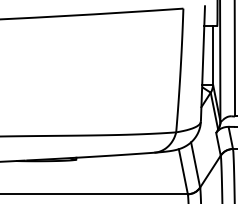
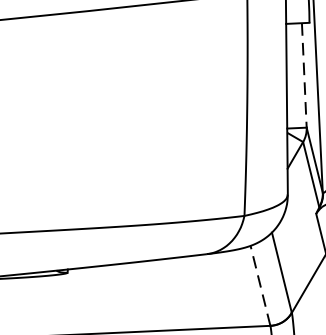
line: (213, 56) -> (305, 76), solid -> dashed
line: (183, 171) -> (260, 285), solid -> dashed

